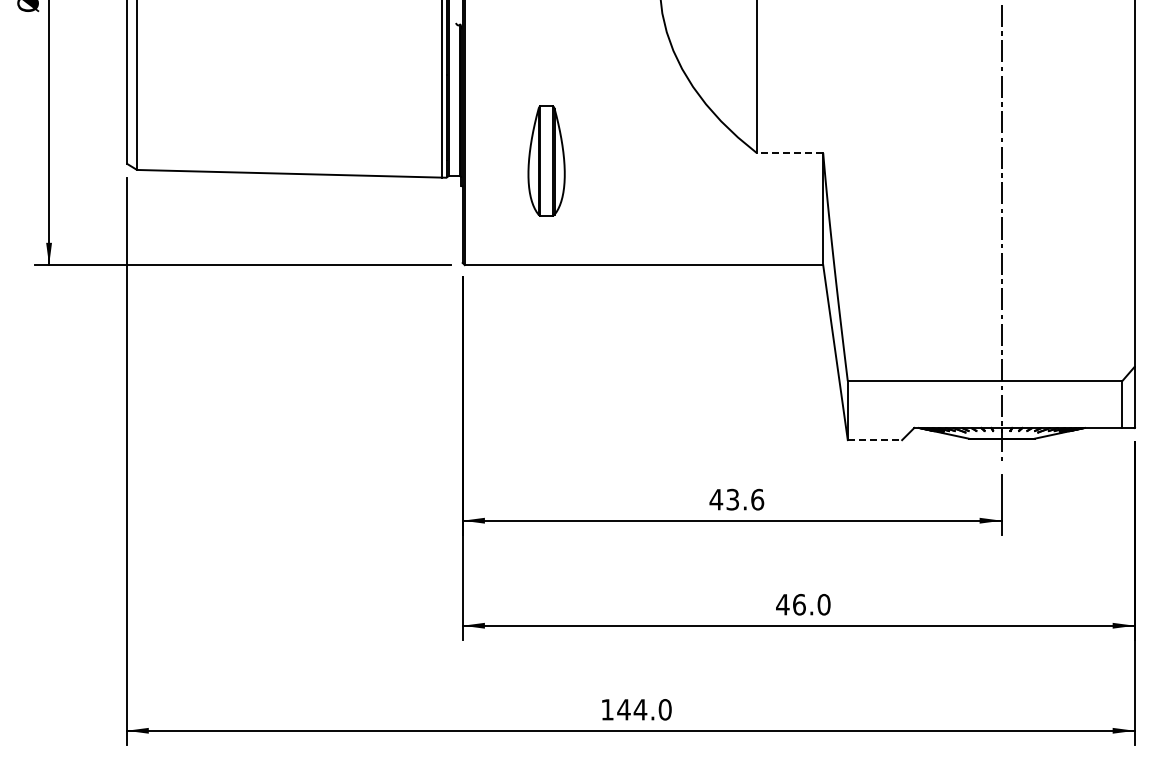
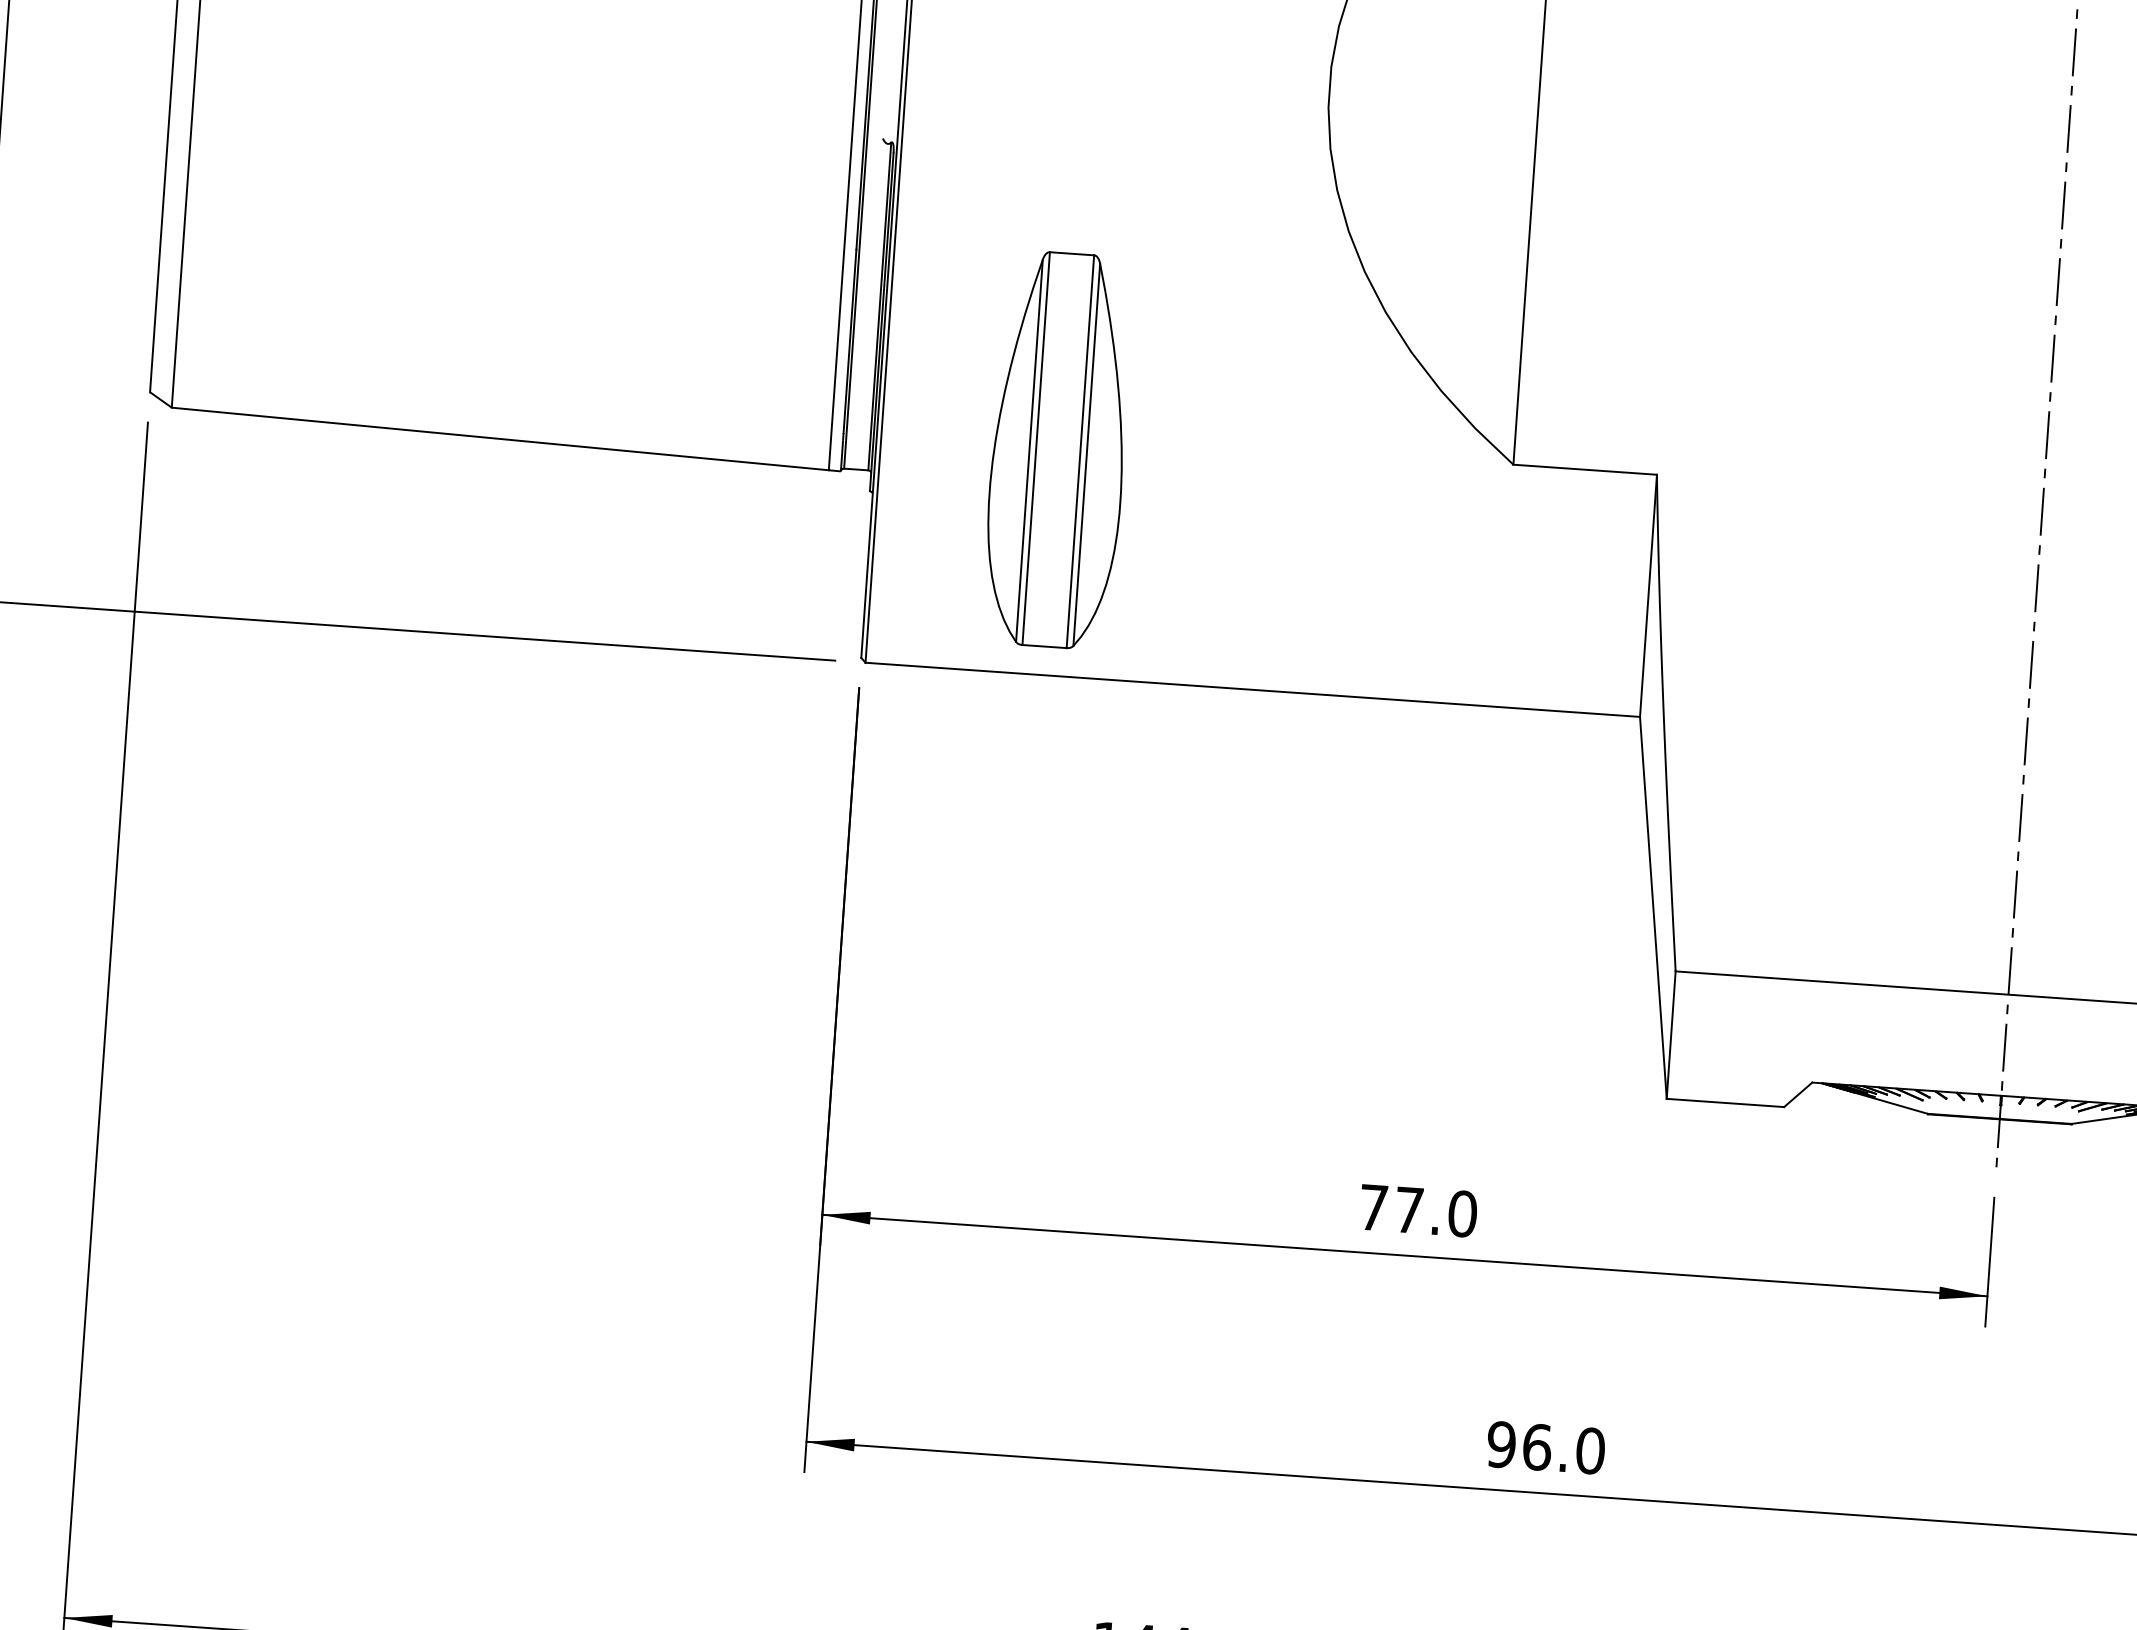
line: (789, 153) -> (1584, 470), dashed -> solid
part: (546, 160) -> (1057, 449), size x1.67
line: (875, 440) -> (1726, 1103), dashed -> solid
text: (736, 499) -> (1417, 1210), 43.6 -> 77.0
text: (782, 604) -> (1500, 1444), 46.0 -> 96.0

